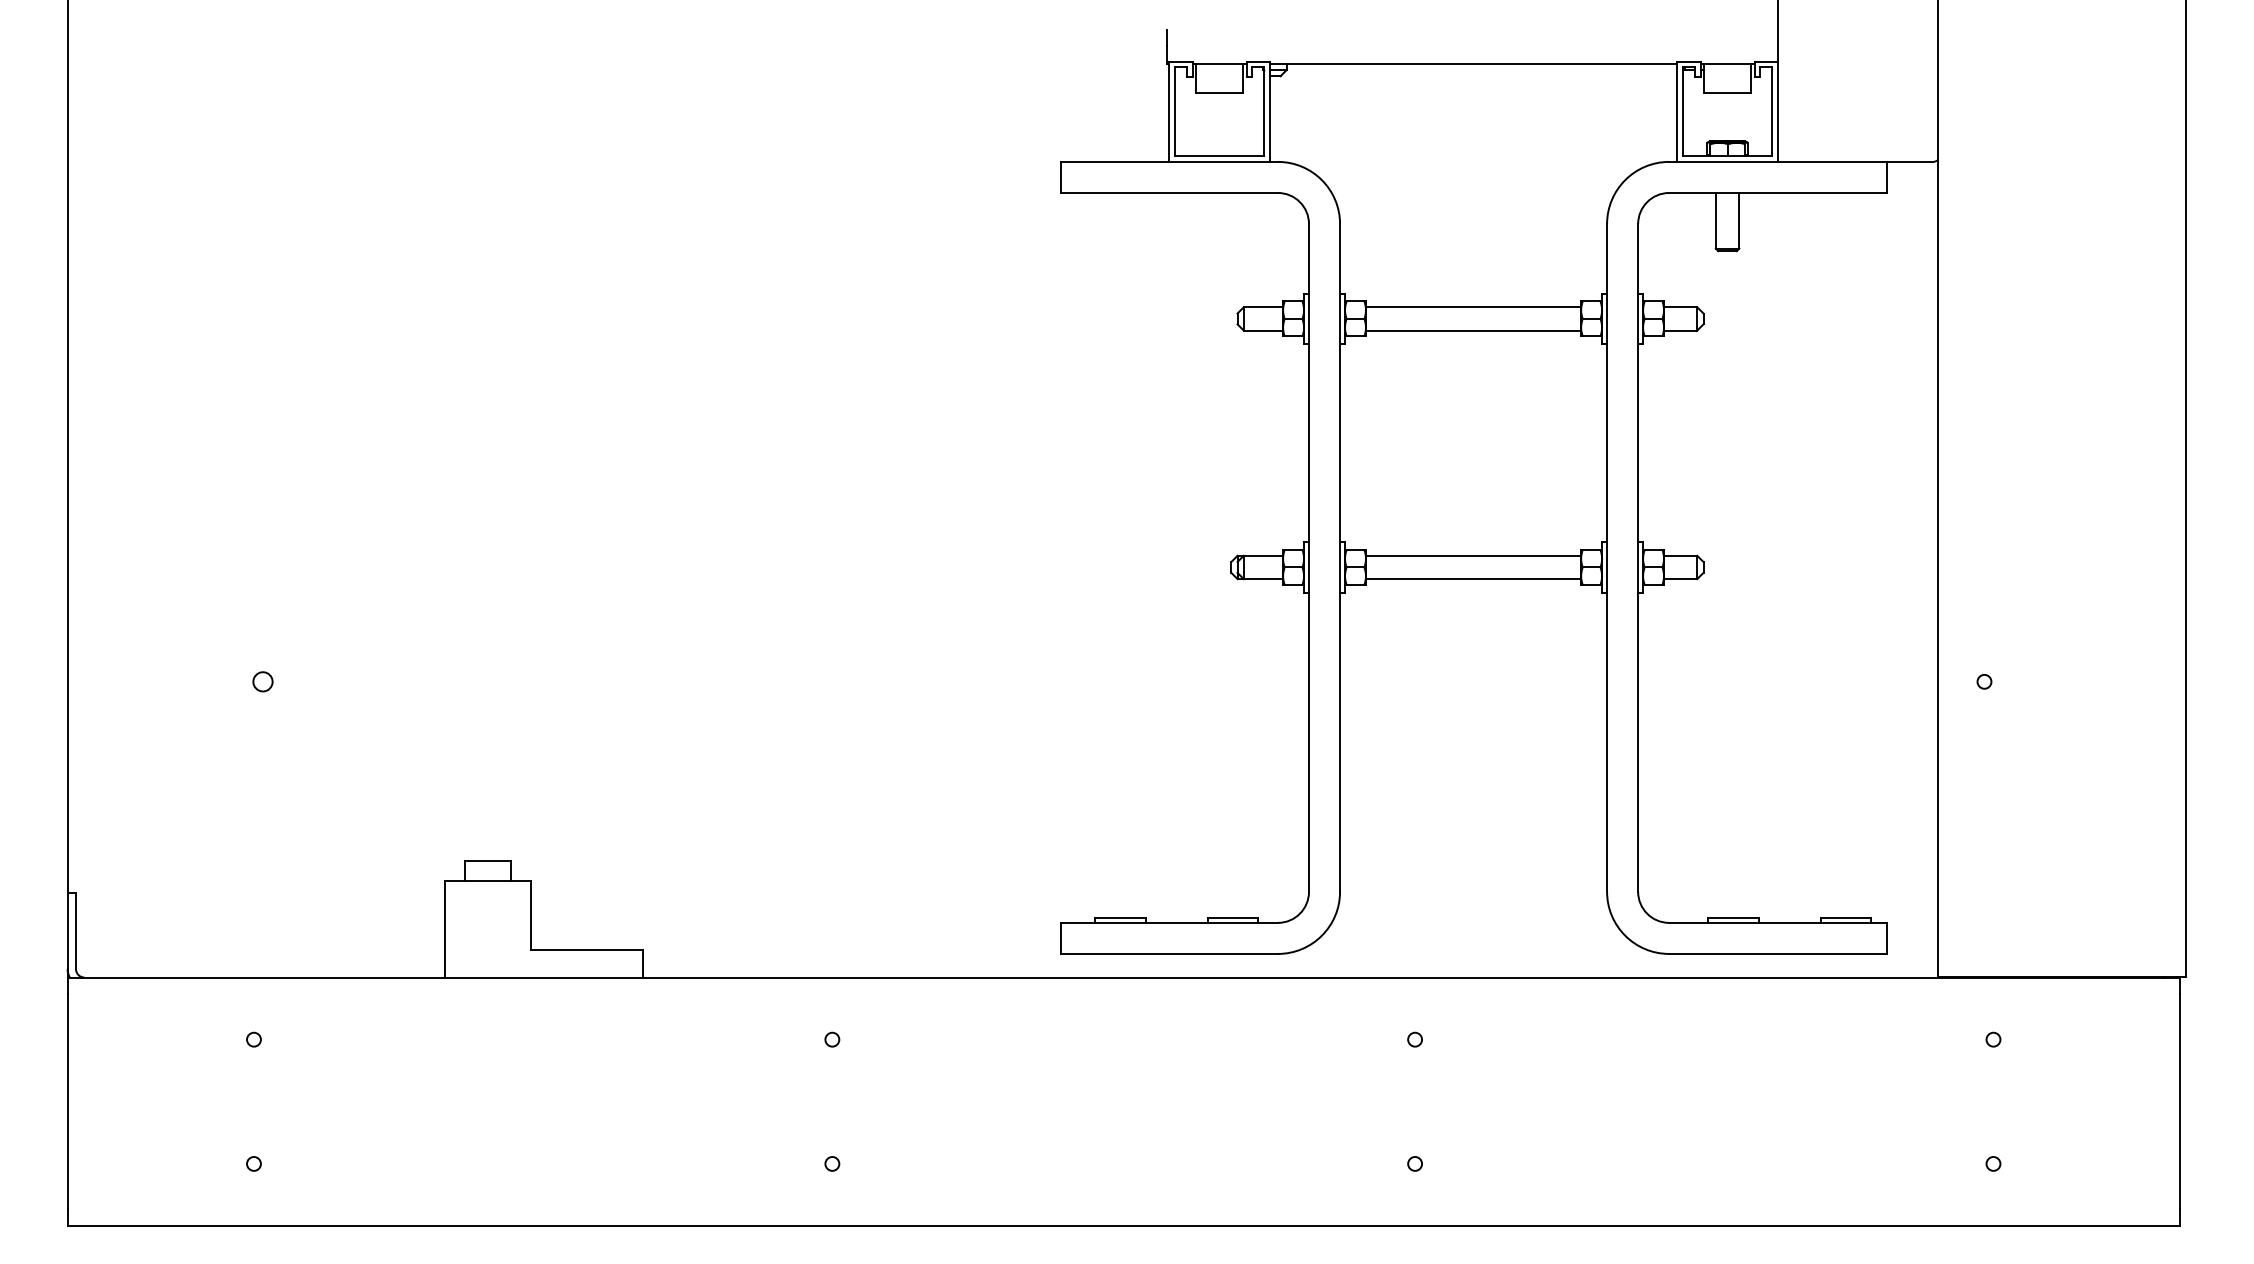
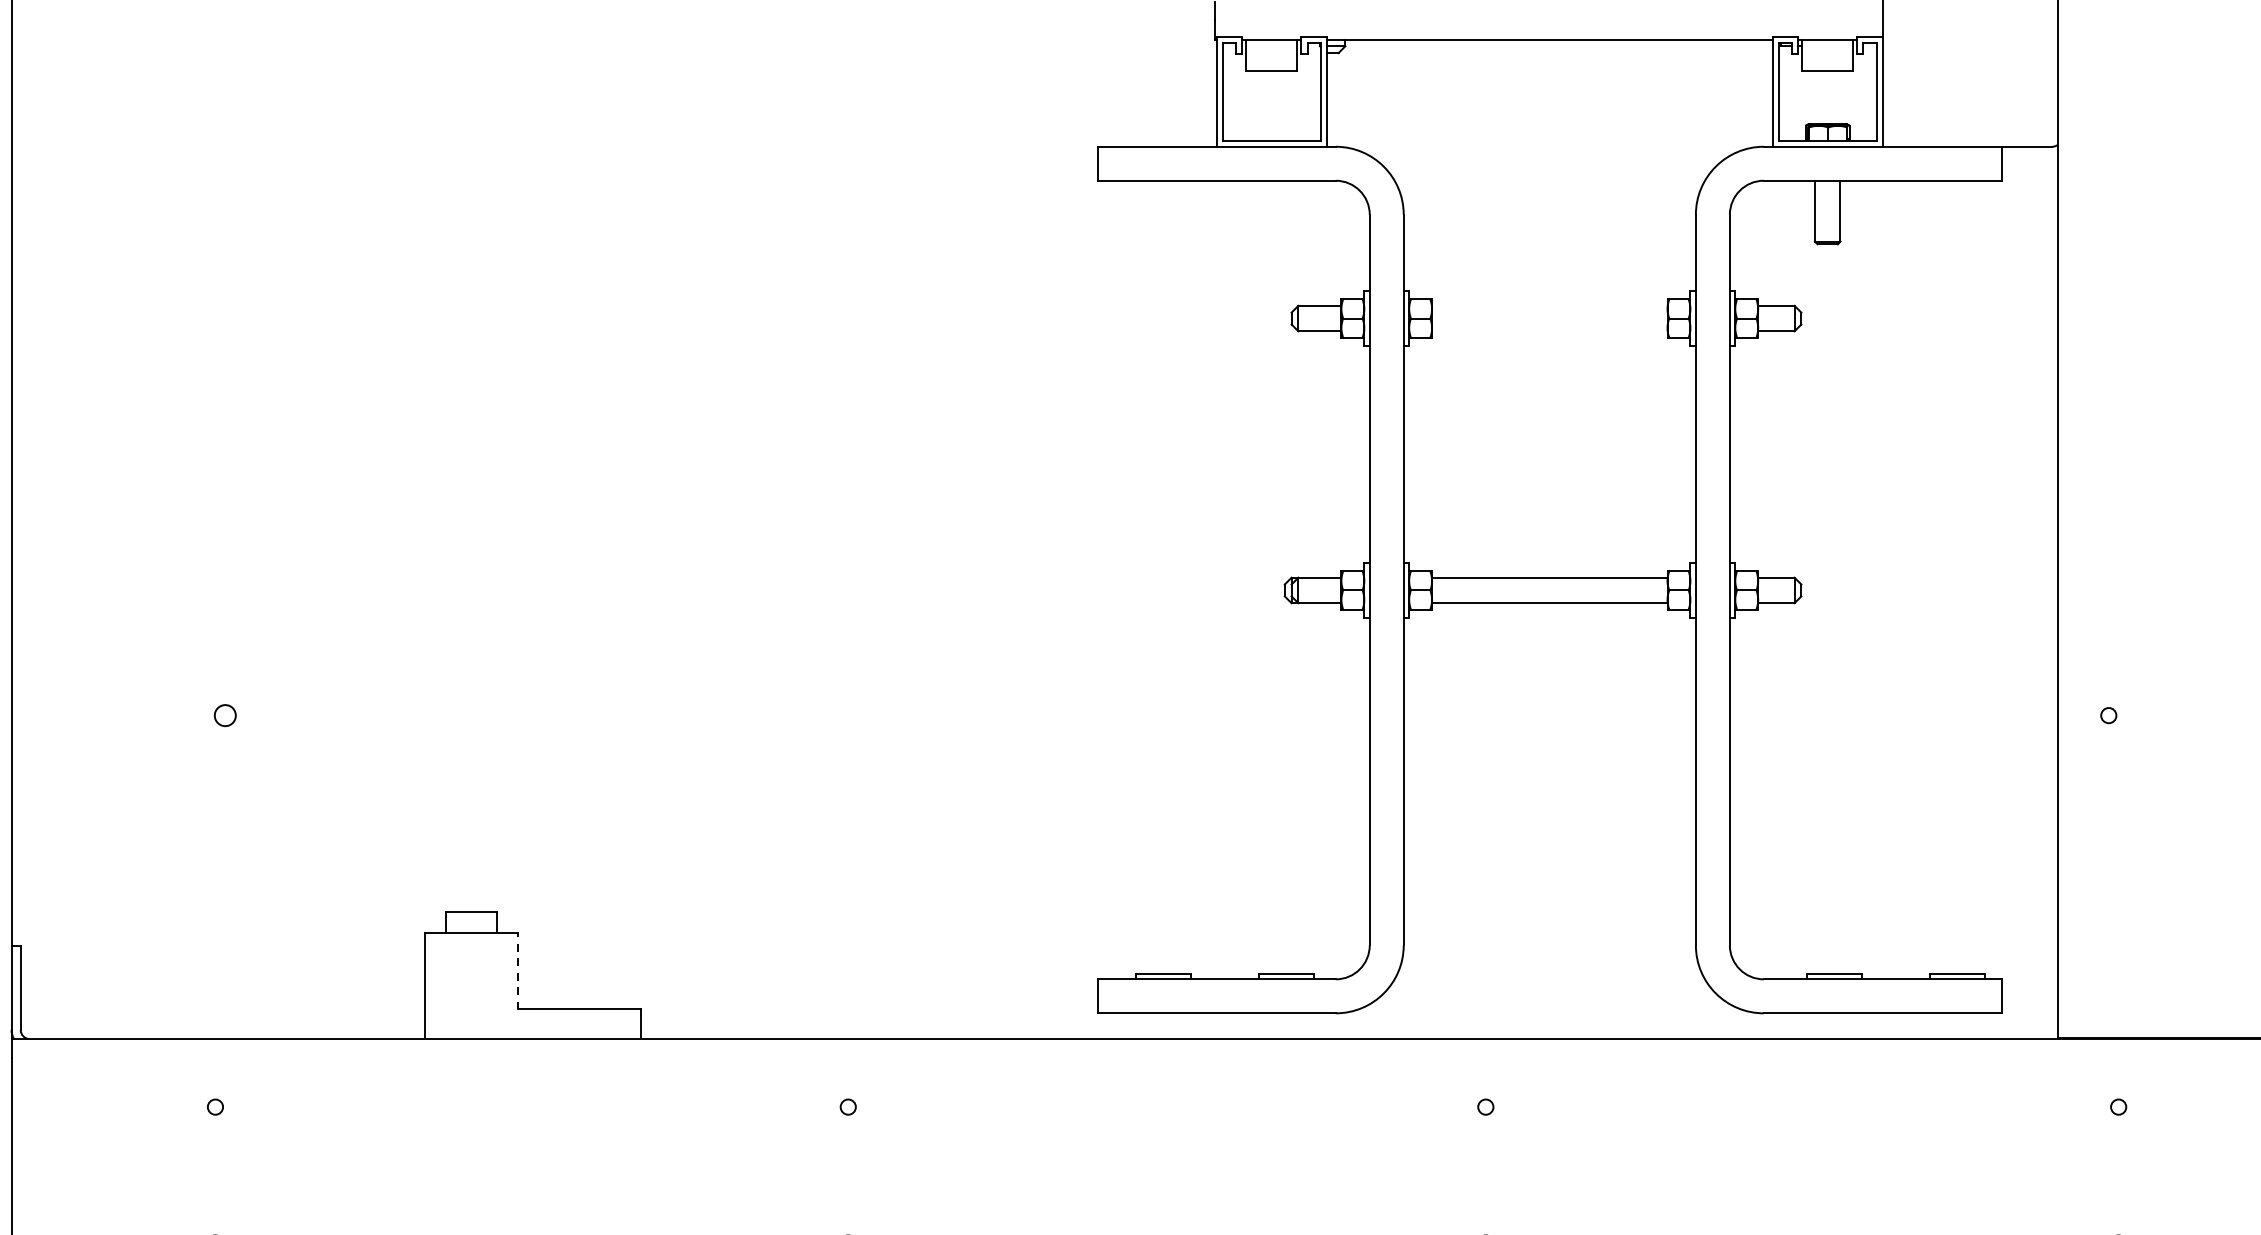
line: (1473, 307) -> (1549, 306), removed
line: (1473, 330) -> (1549, 331), removed
line: (530, 915) -> (518, 971), solid -> dashed

